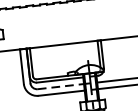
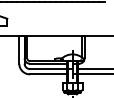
line: (60, 87) -> (48, 69), dashed -> solid

